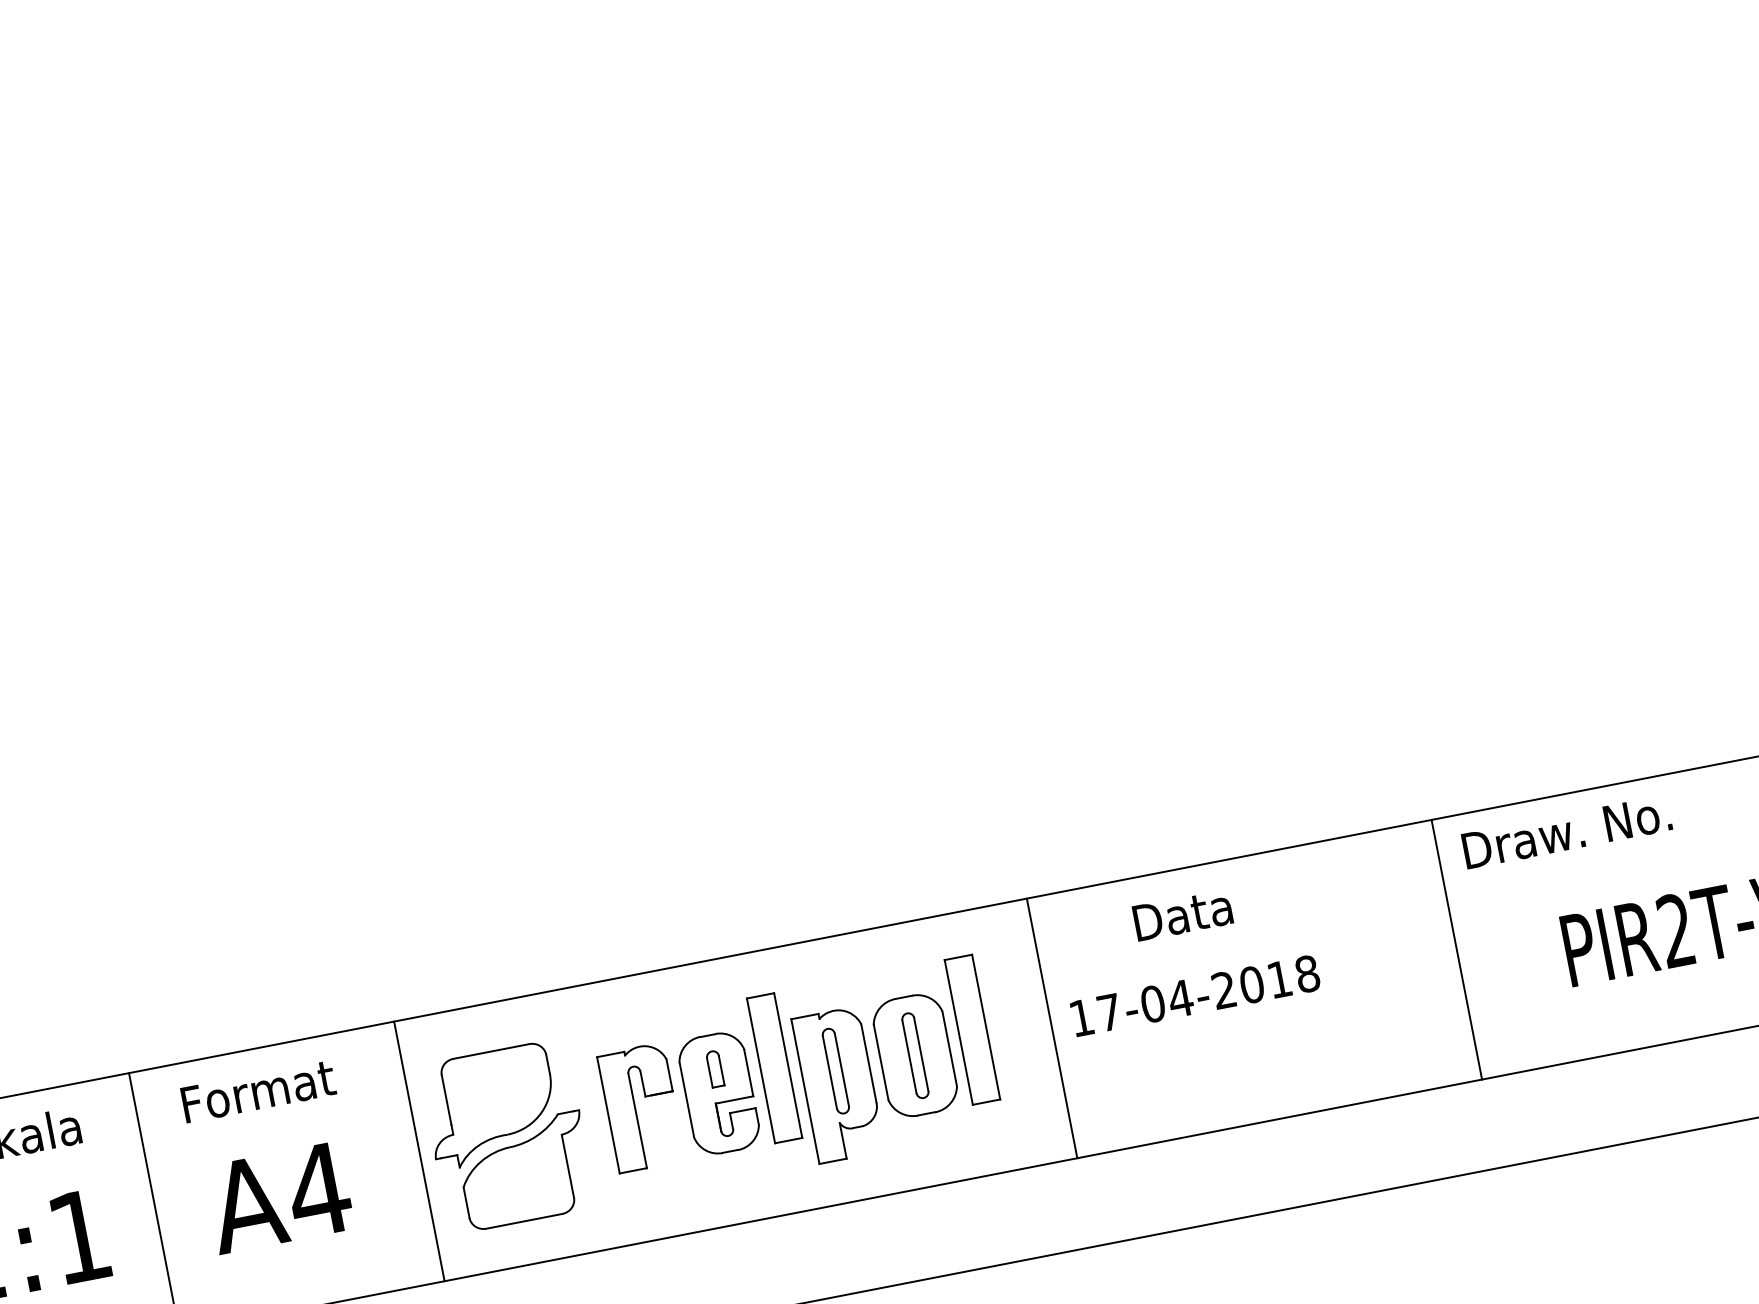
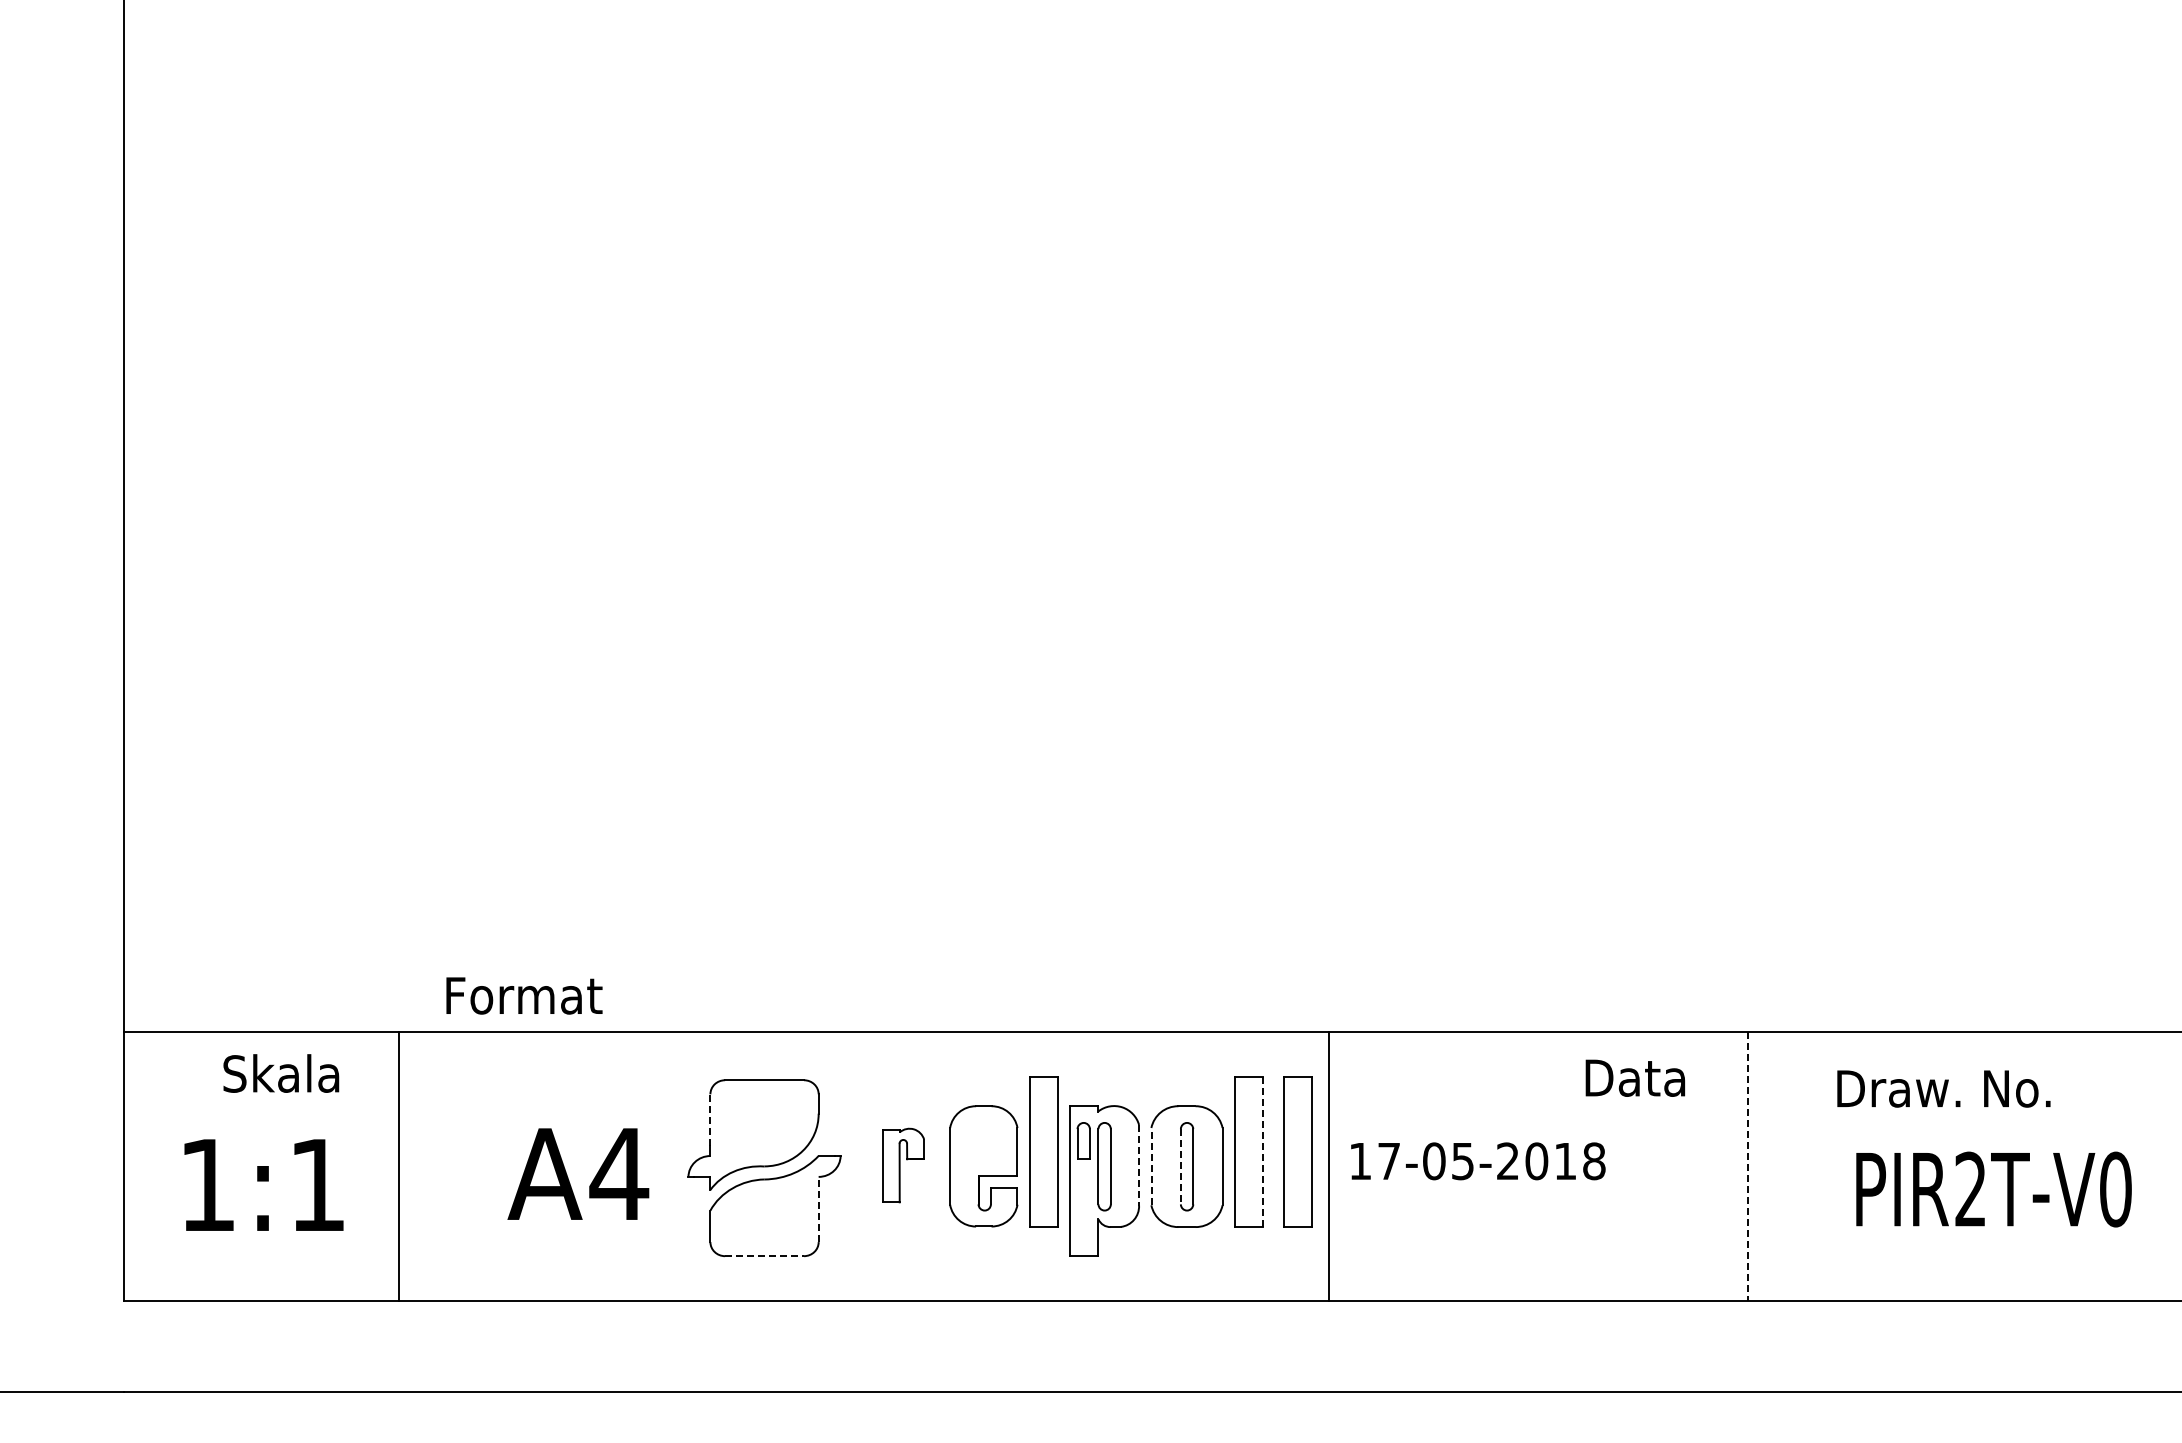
text: (1566, 831) -> (1943, 1088), moved
text: (1181, 914) -> (1634, 1077), moved
line: (1457, 950) -> (1748, 1166), solid -> dashed
text: (1180, 998) -> (1462, 1161), 17-04-2018 -> 17-05-2018
part: (1019, 1020) -> (1297, 1151), added
line: (986, 1026) -> (1263, 1151), solid -> dashed
line: (909, 1056) -> (1180, 1166), solid -> dashed
line: (881, 1062) -> (1151, 1166), solid -> dashed
line: (869, 1063) -> (1139, 1165), solid -> dashed
part: (714, 1068) -> (1083, 1140), moved
text: (258, 1091) -> (524, 995), moved
line: (446, 1099) -> (710, 1119), solid -> dashed
part: (641, 1107) -> (903, 1165), size x0.6
line: (419, 1150) -> (673, 1165), removed
line: (567, 1166) -> (818, 1209), solid -> dashed
text: (279, 1197) -> (578, 1173), moved
line: (525, 1221) -> (765, 1256), solid -> dashed

